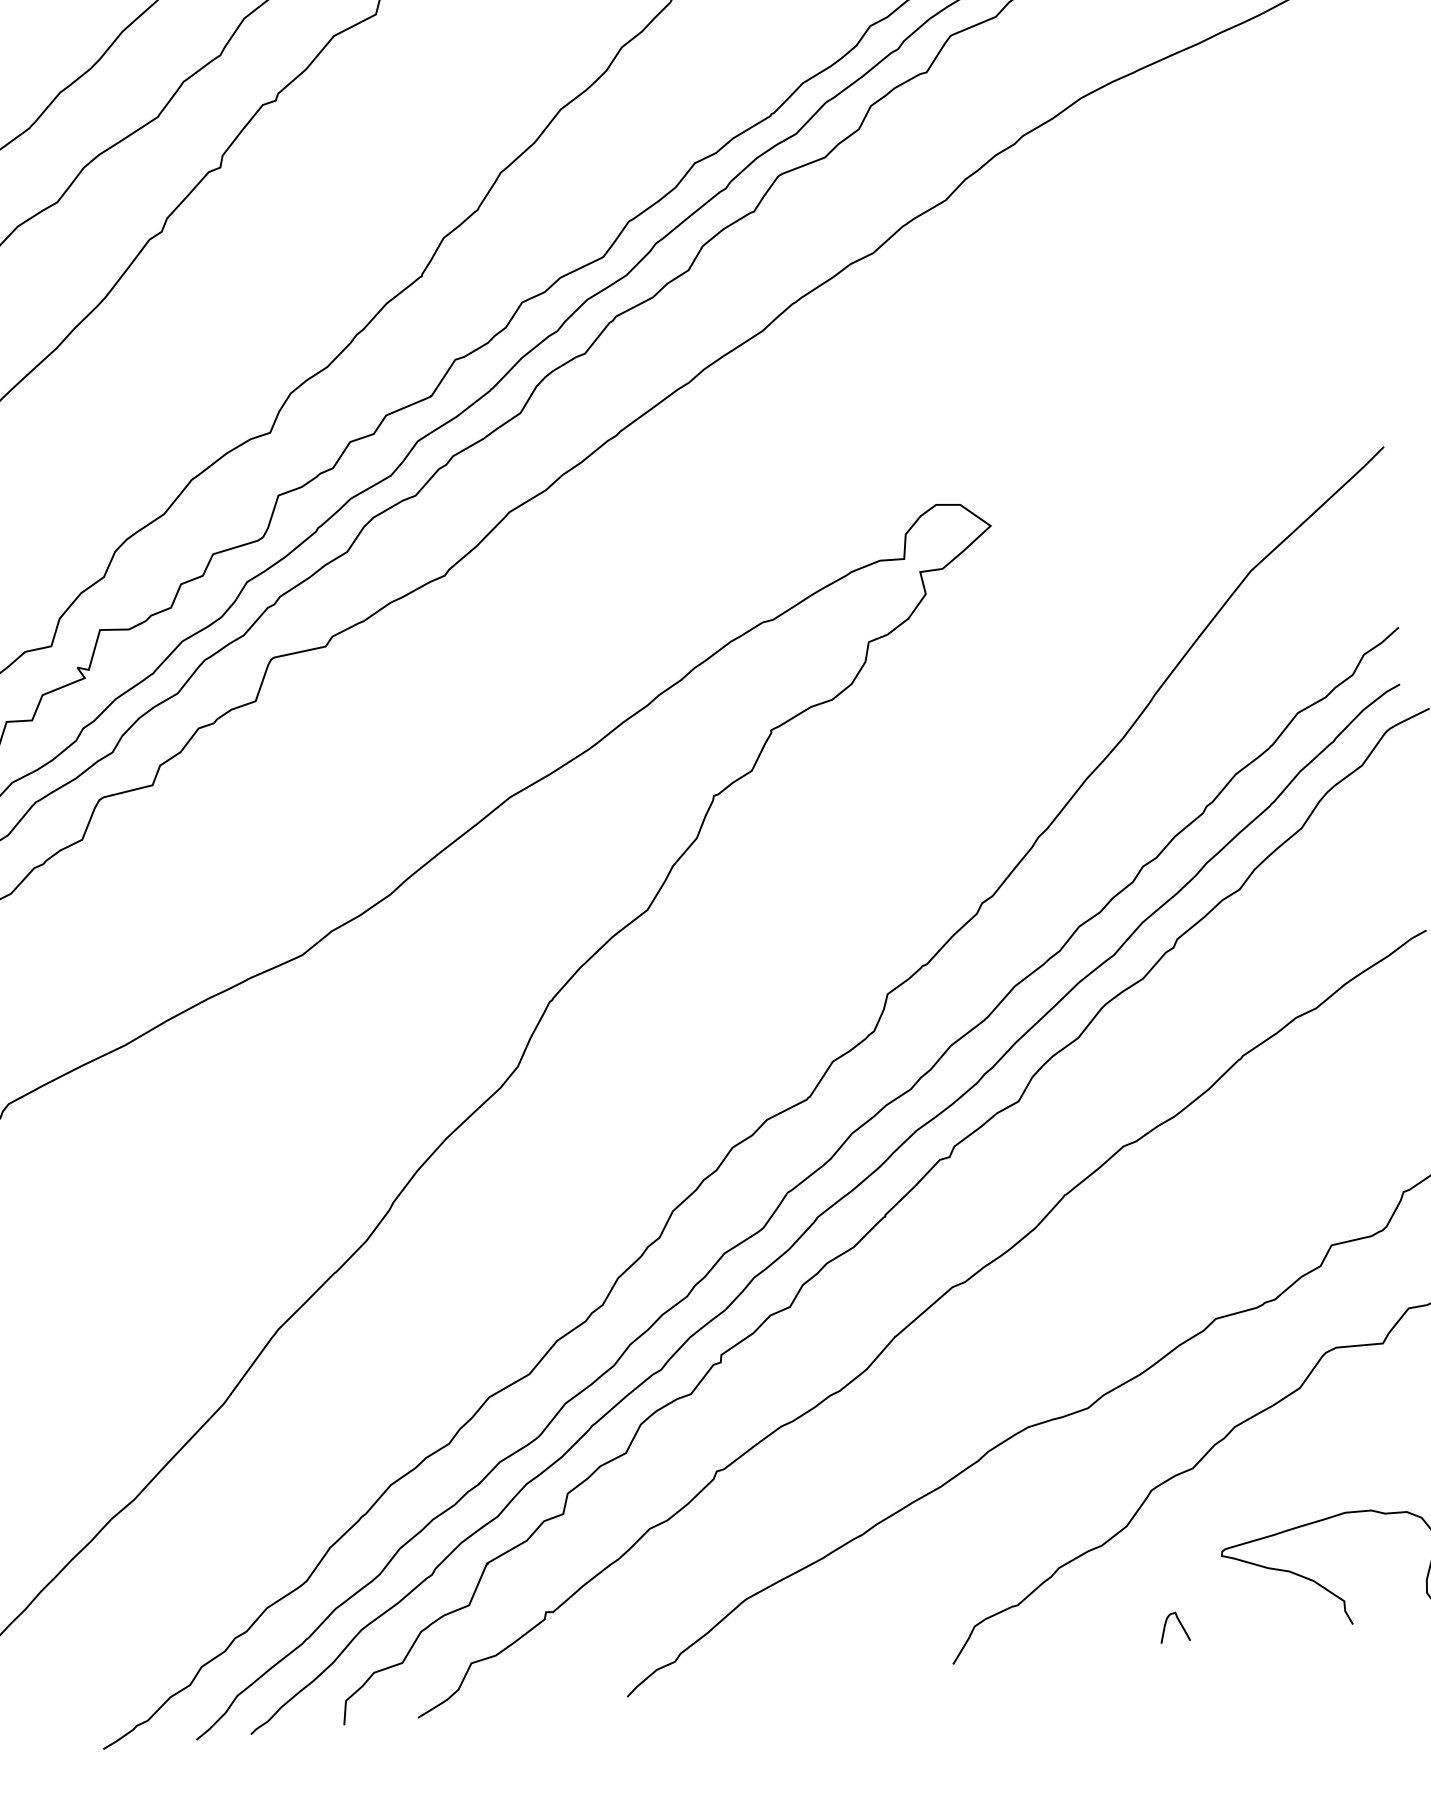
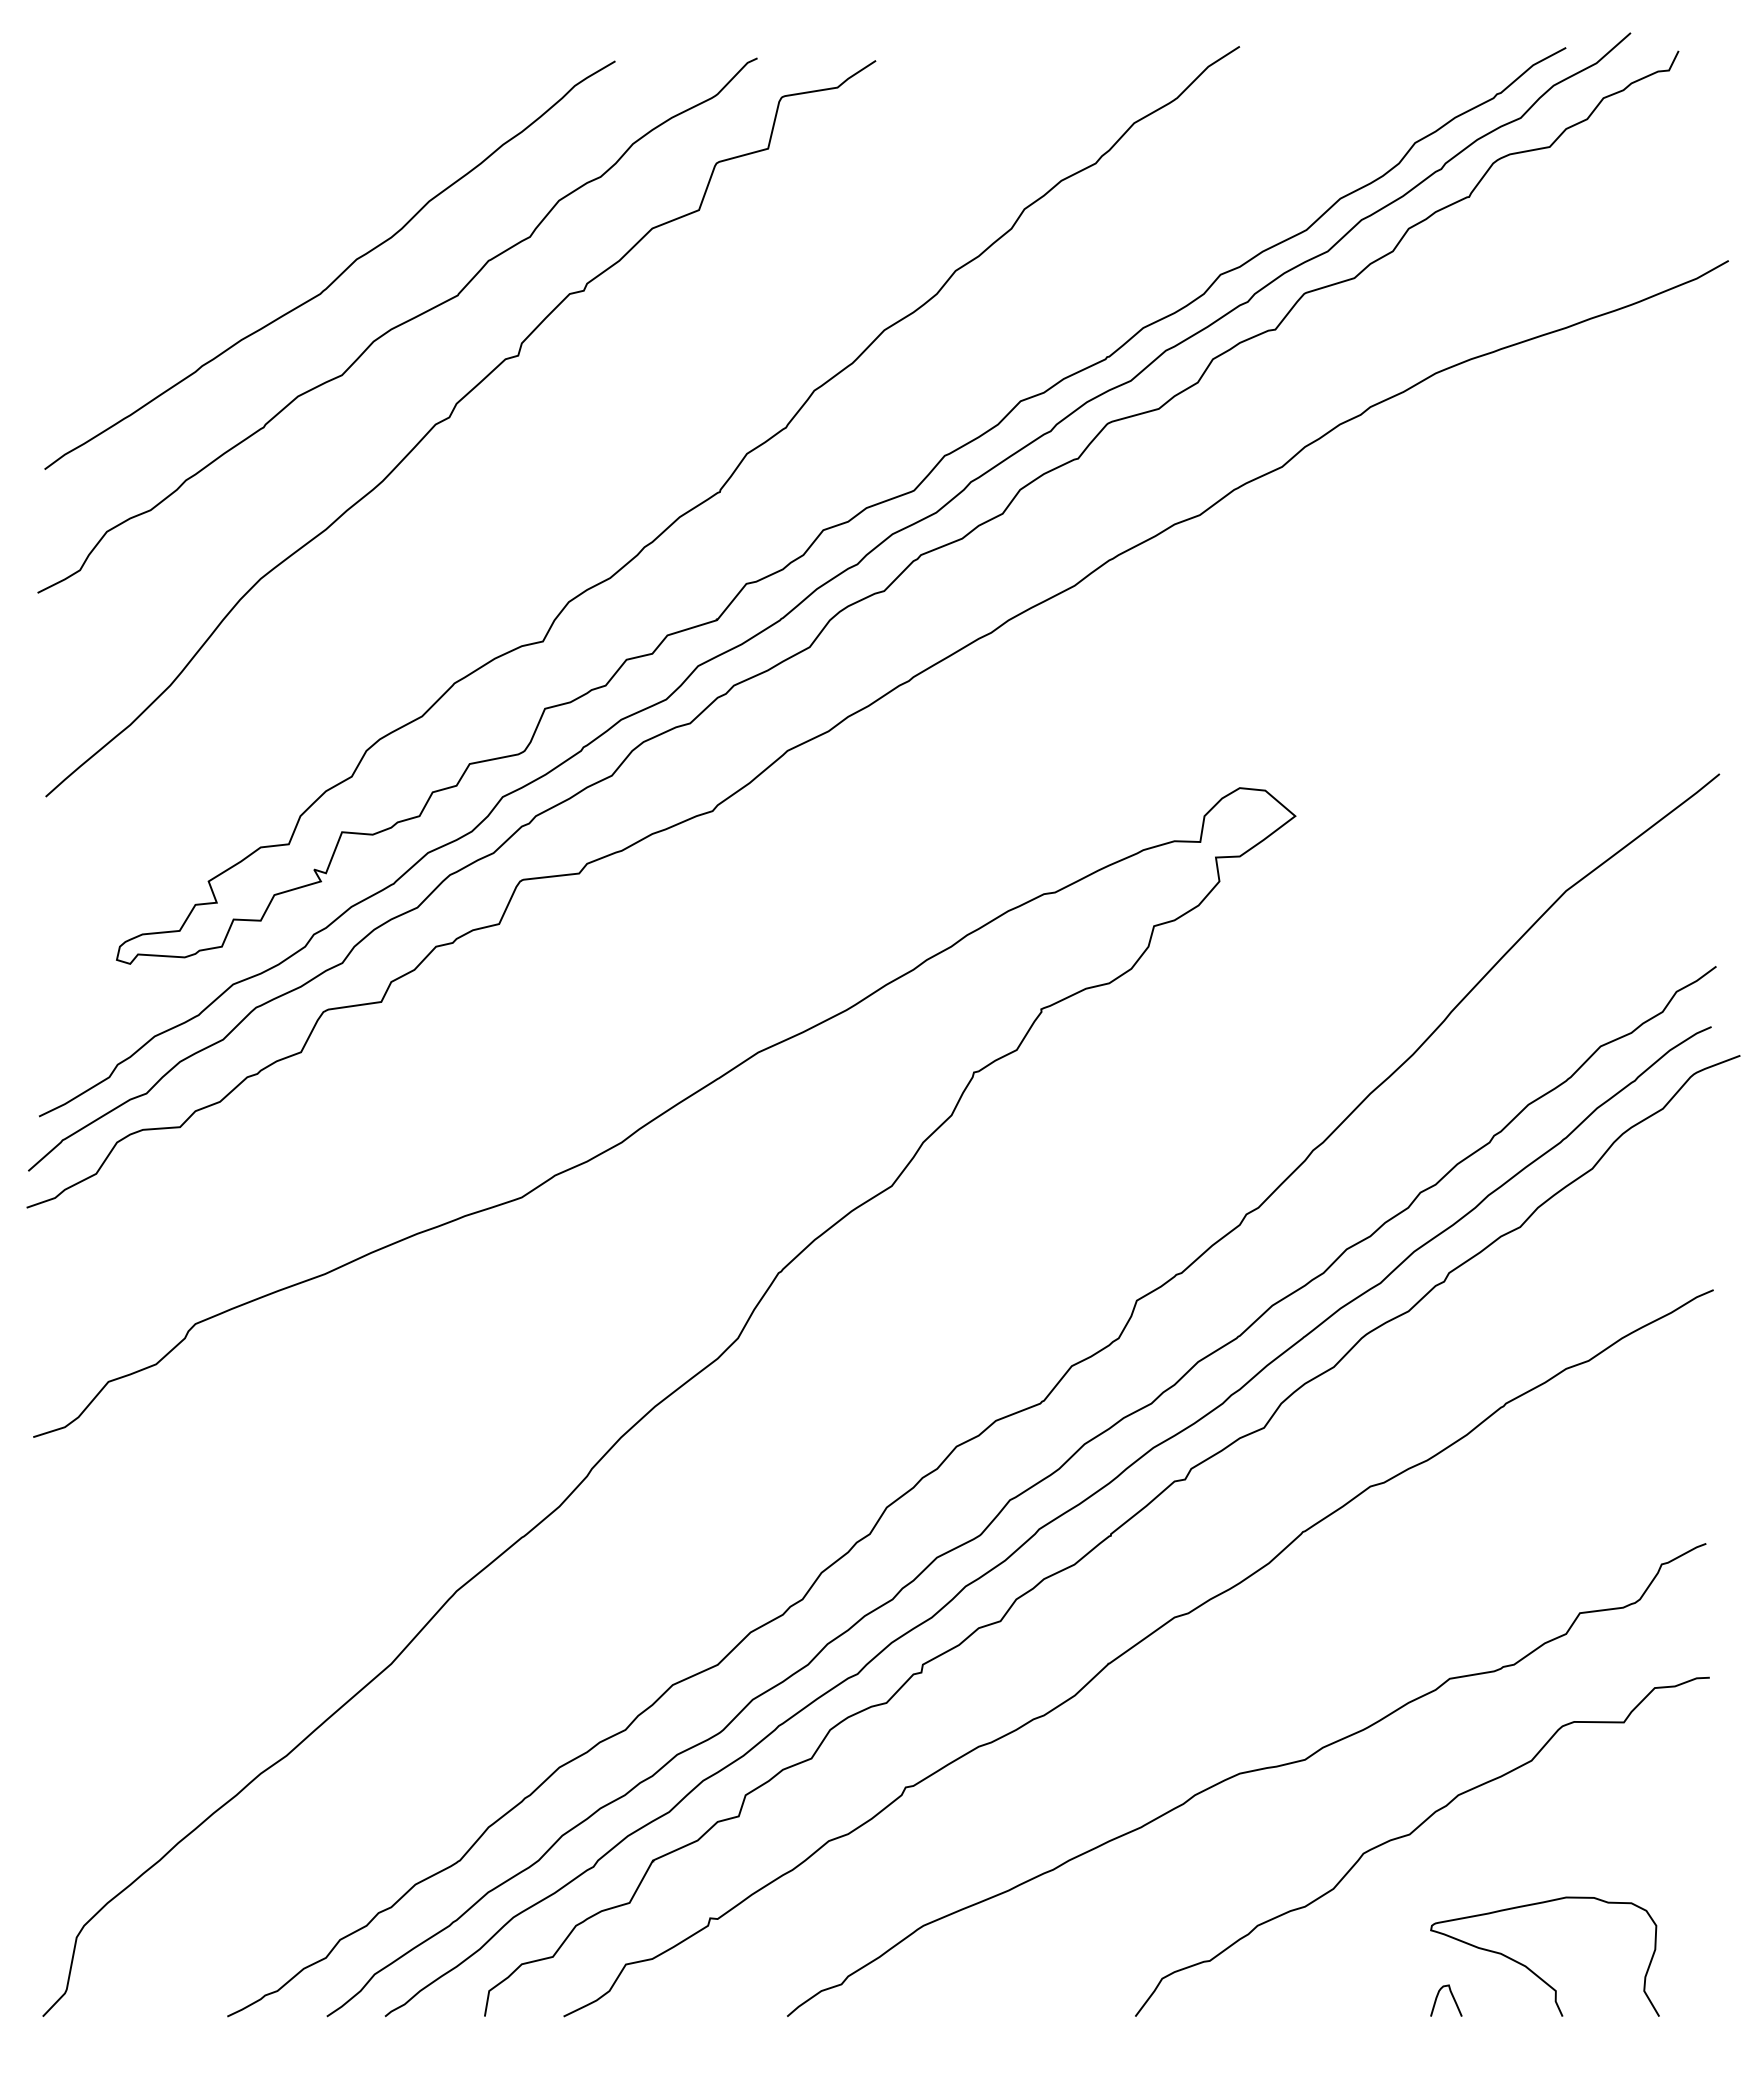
curve: (1179, 1623) -> (1452, 1997), moved

